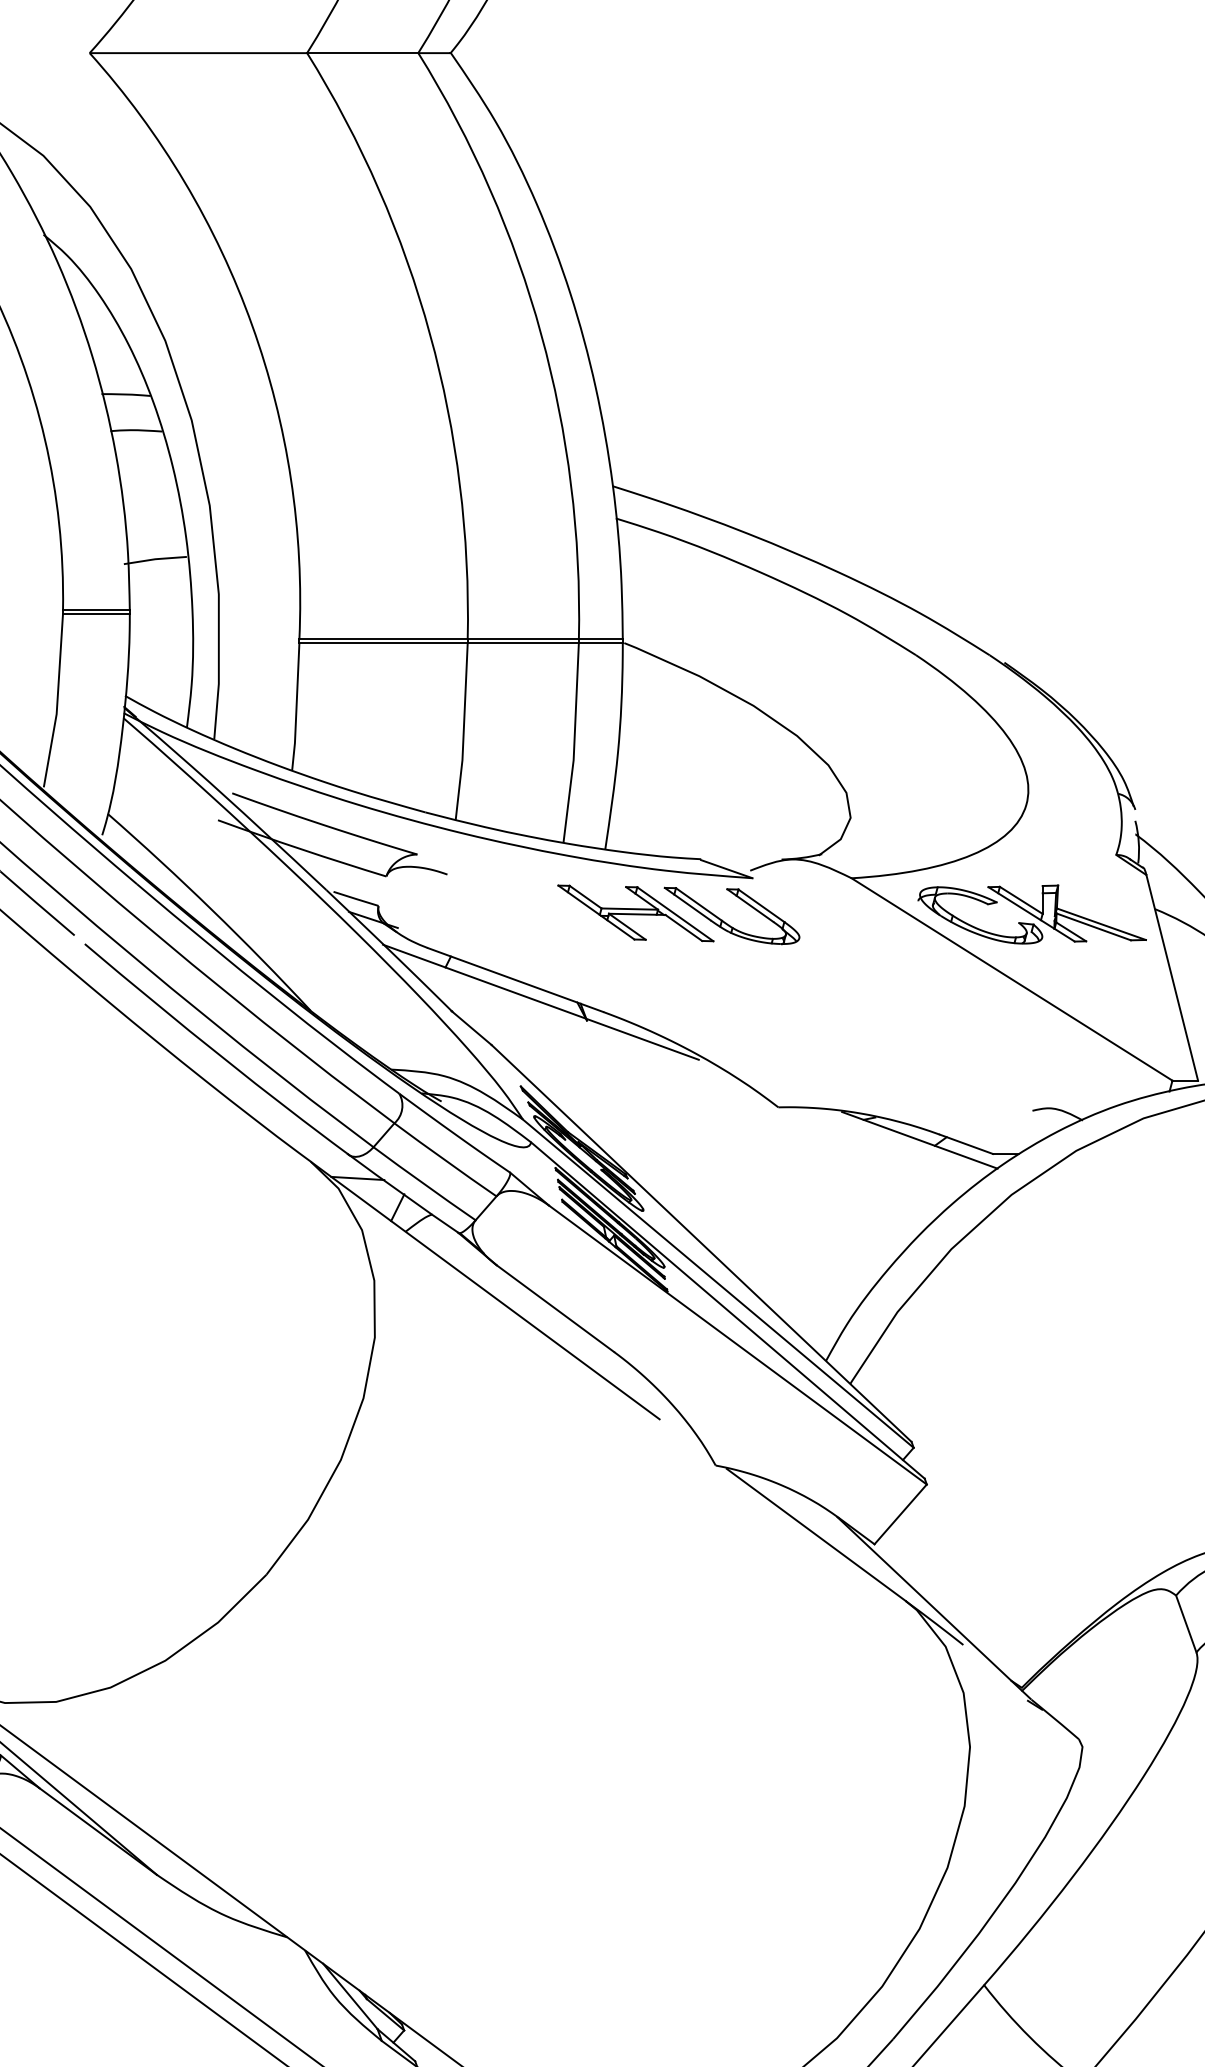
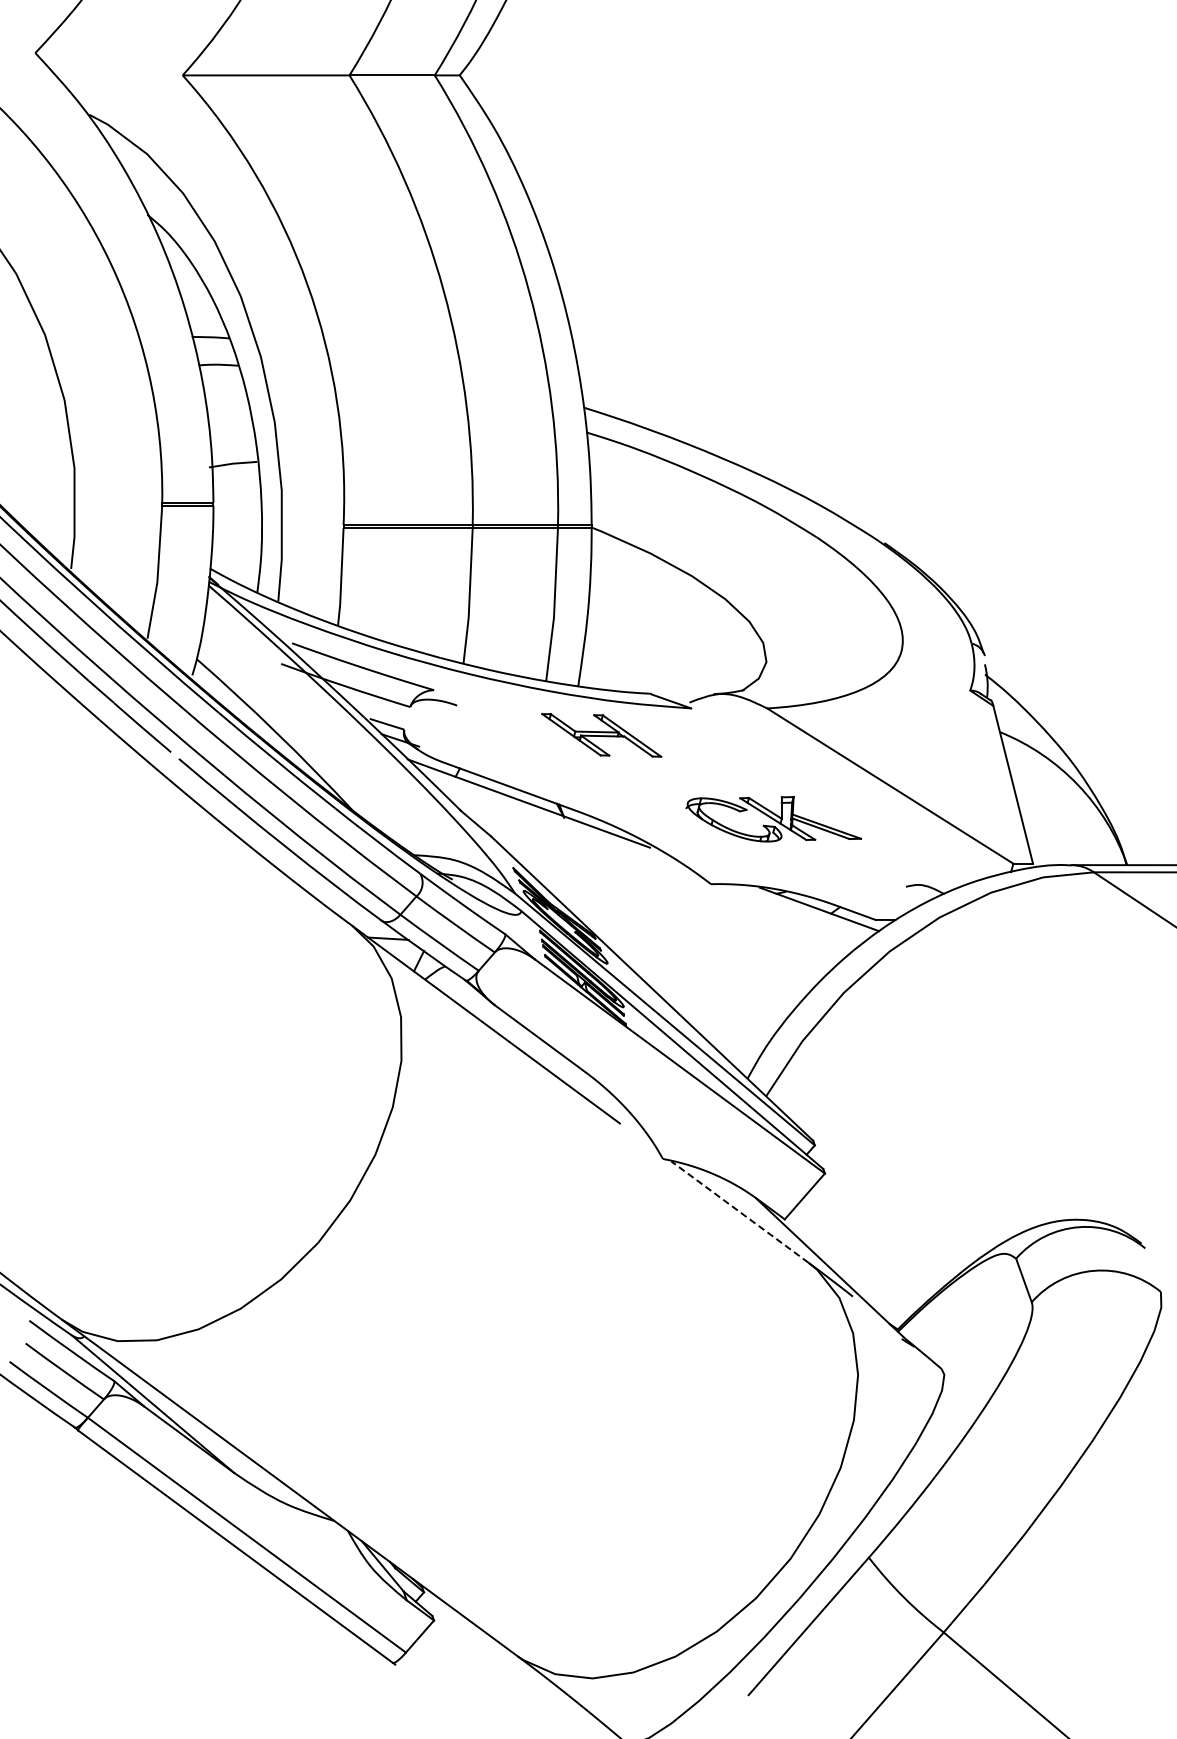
part: (1031, 914) -> (773, 819), moved
part: (725, 921) -> (670, 741), removed
line: (815, 1534) -> (739, 1211), solid -> dashed

